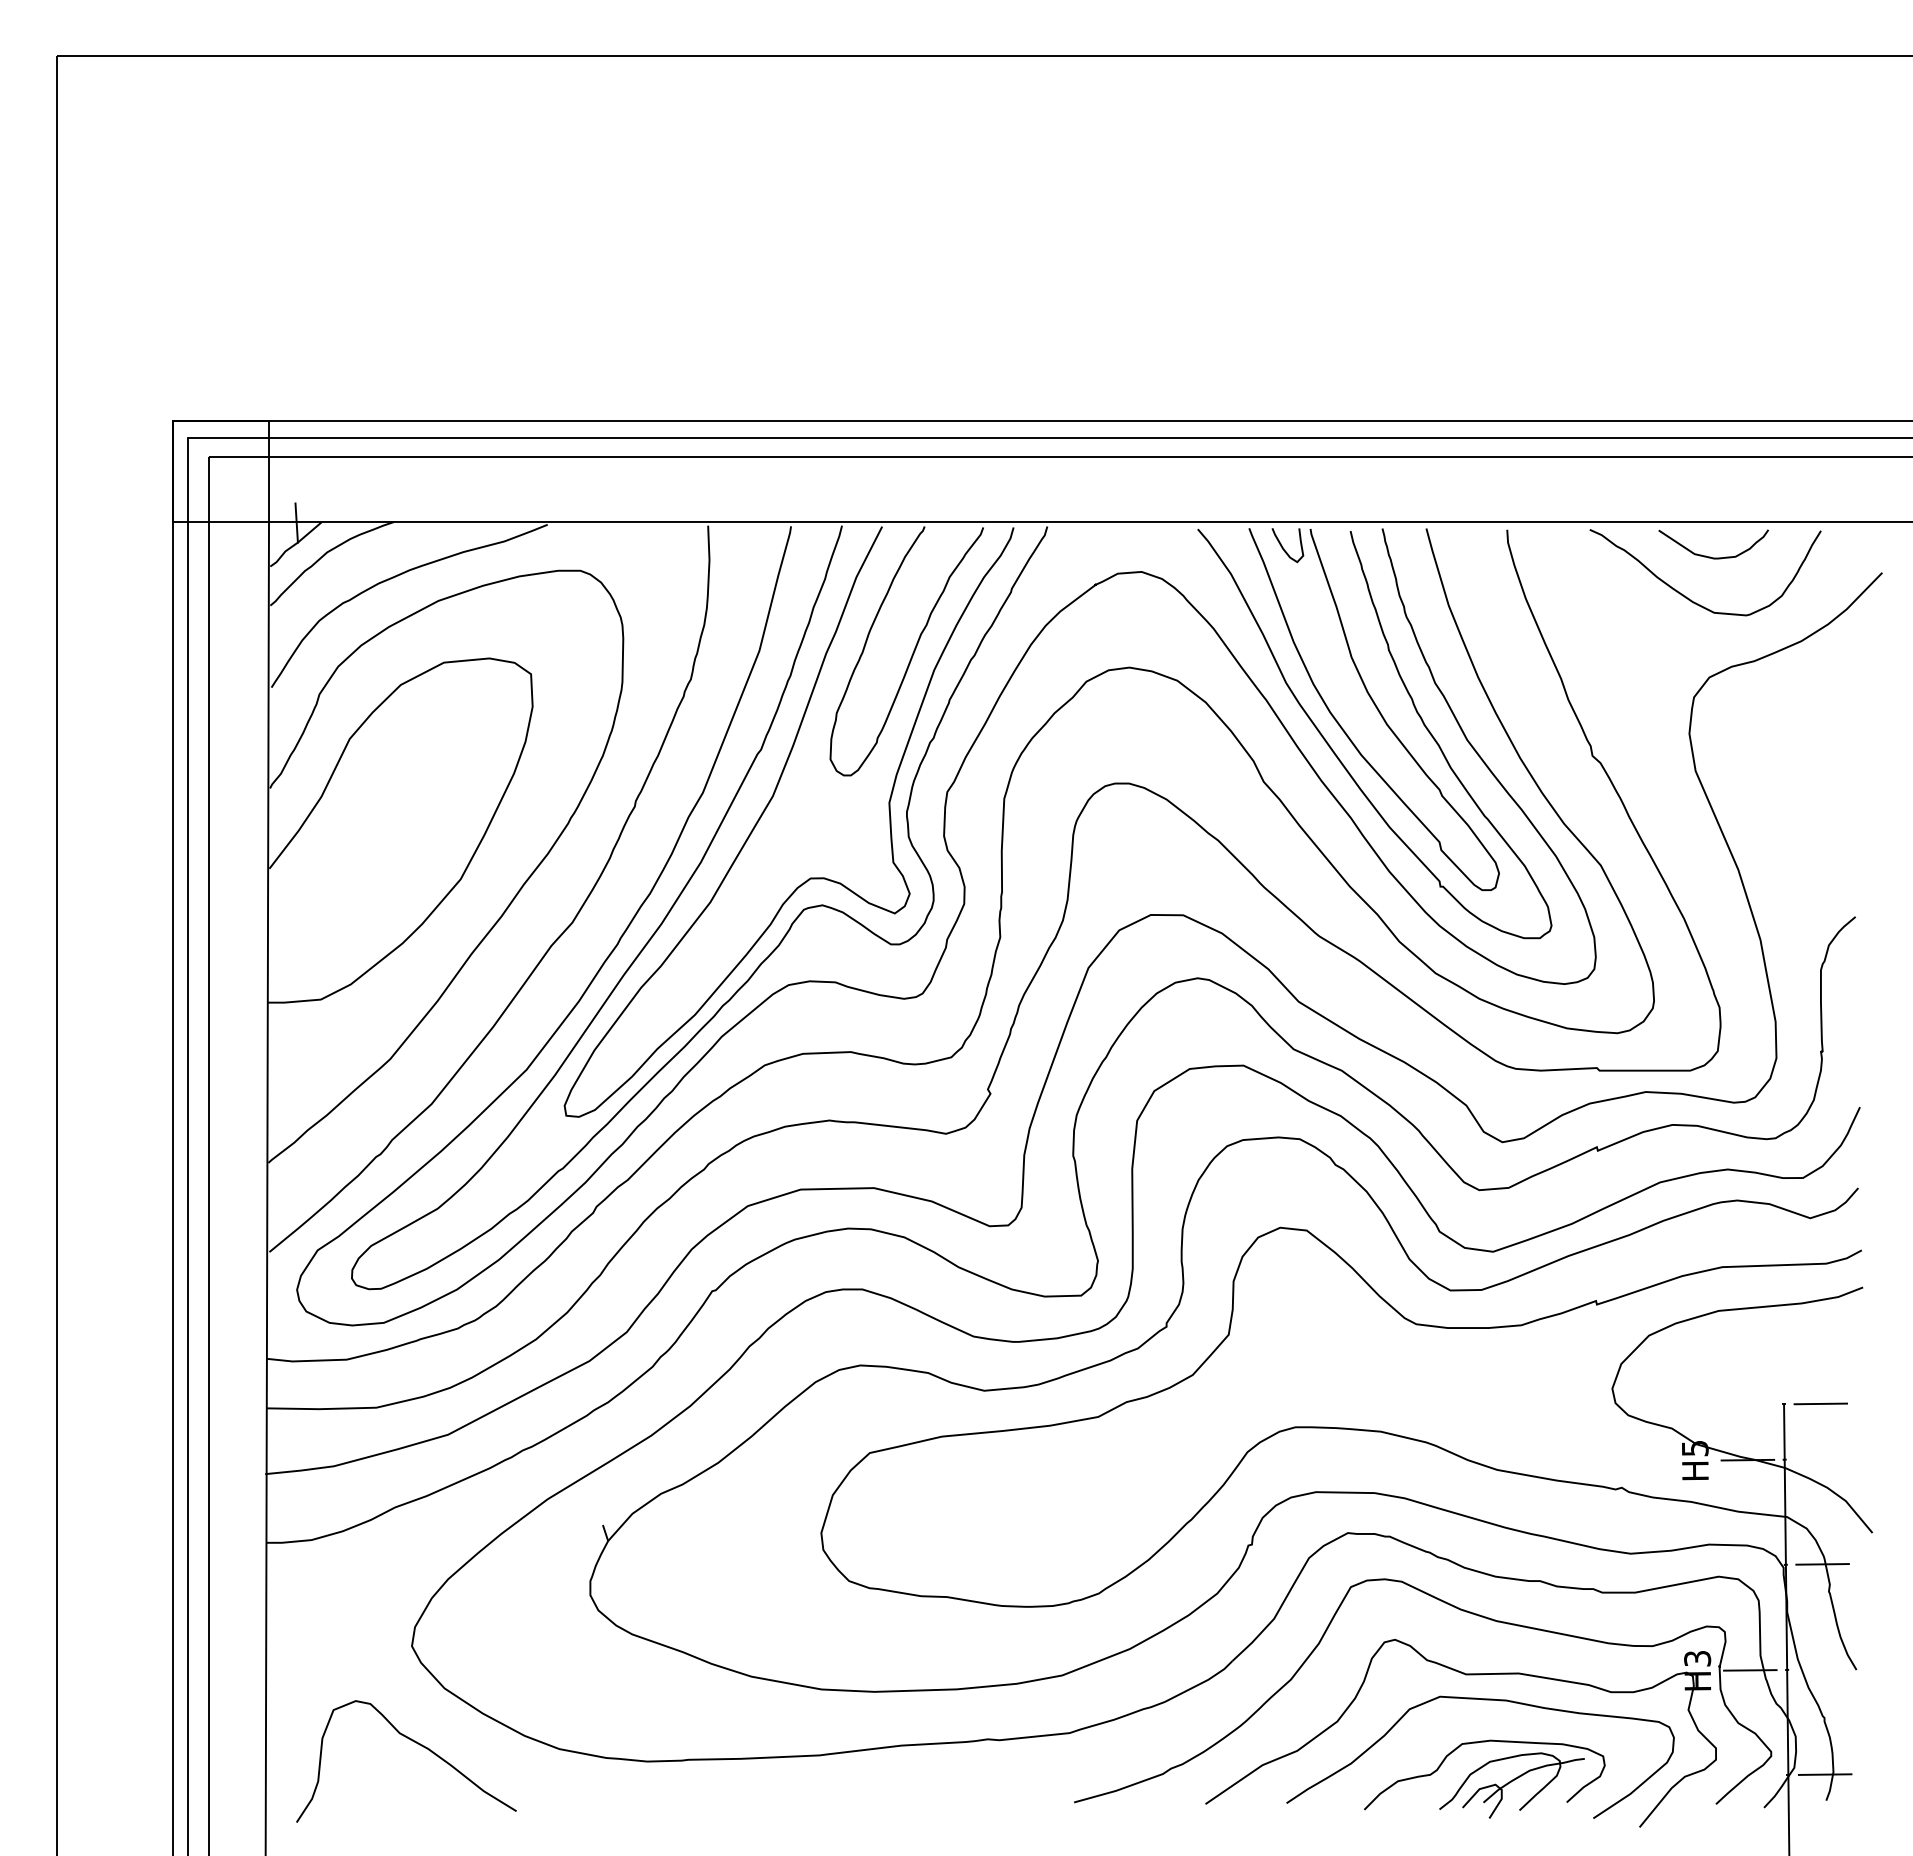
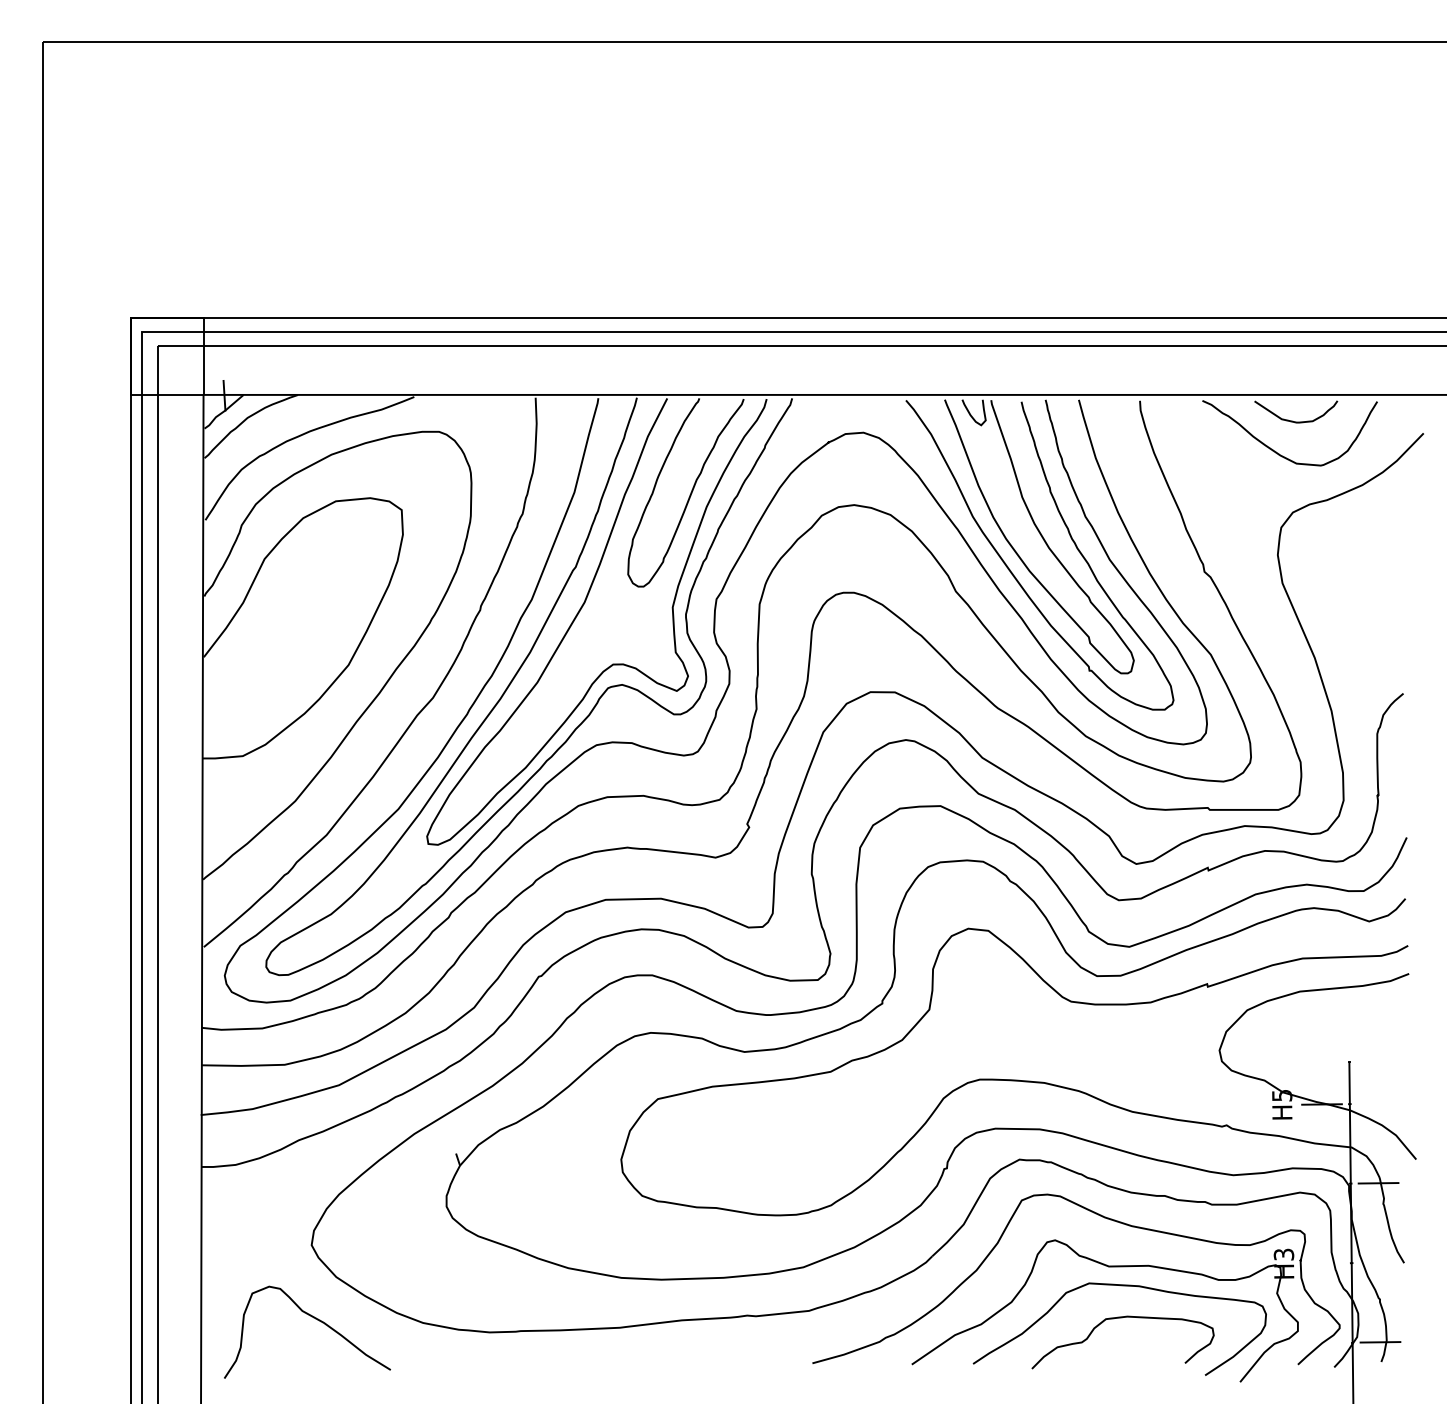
line: (1820, 1403) -> (1376, 1061), removed
line: (1750, 1670) -> (1324, 1263), removed
part: (1511, 1785) -> (1143, 1350), removed

